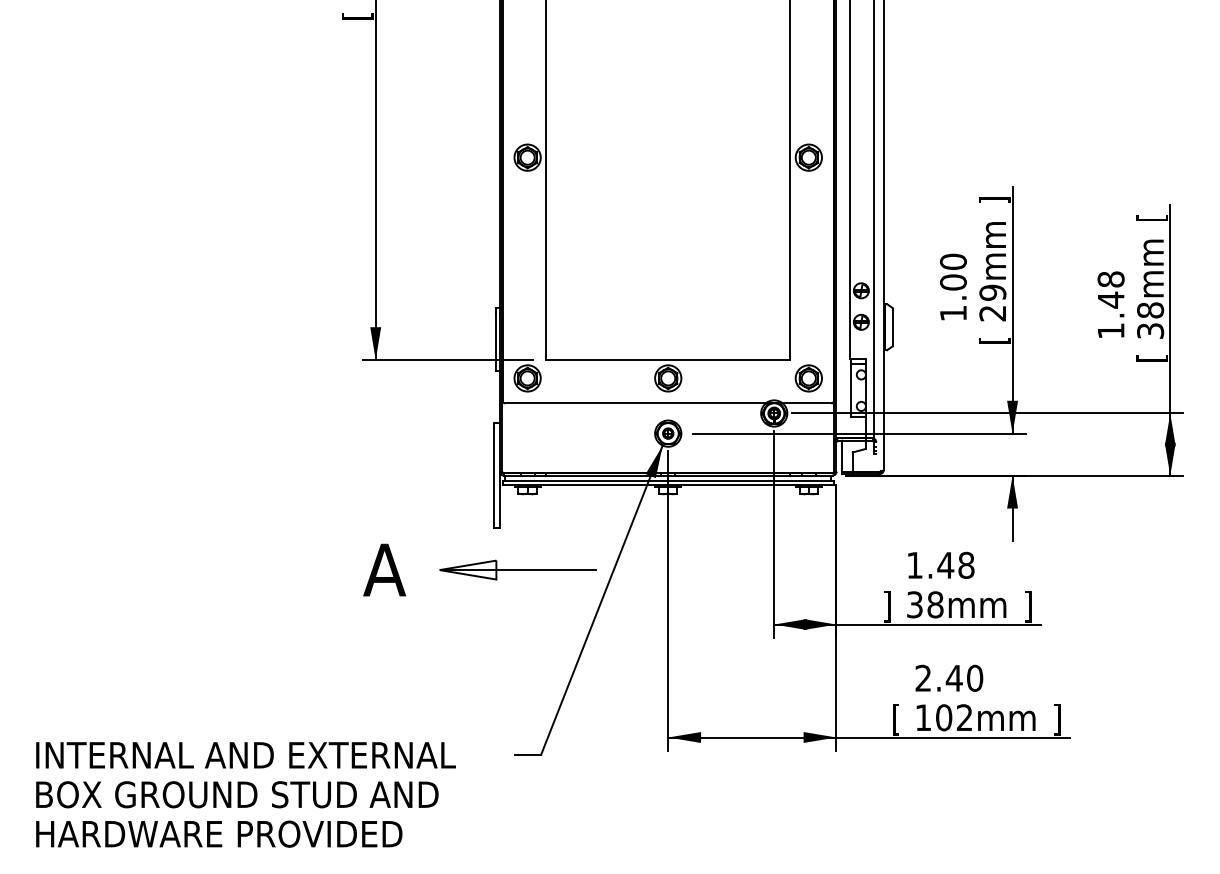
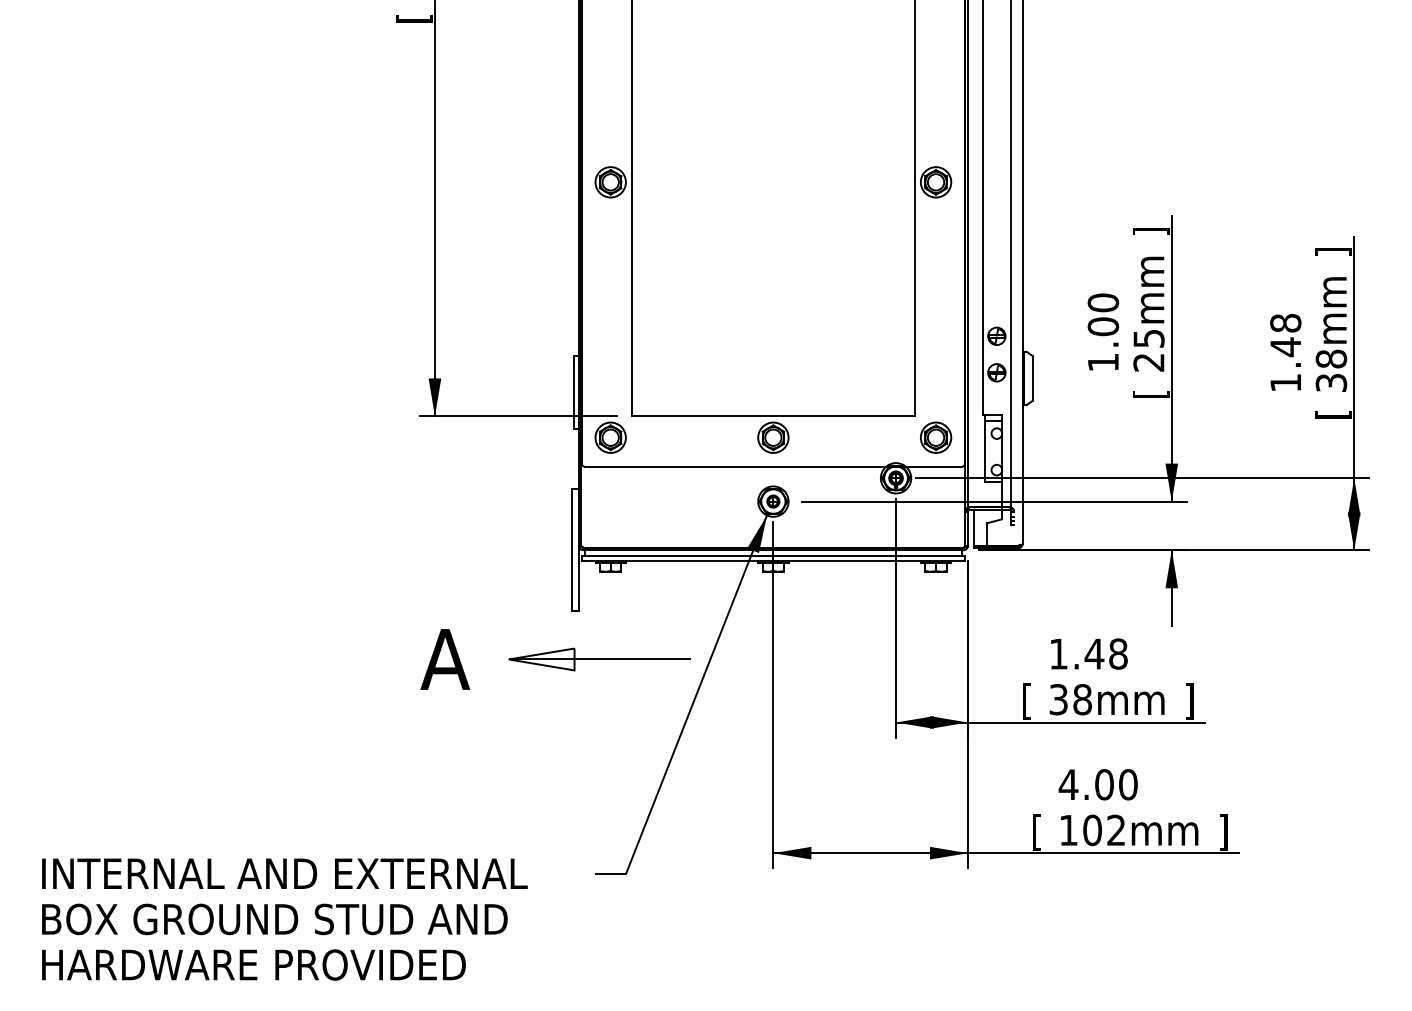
text: (1151, 217) -> (1332, 251), [ -> ]
text: (992, 292) -> (1148, 338), 29mm -> 25mm
text: (887, 606) -> (1027, 701), ] -> [
text: (938, 677) -> (1086, 783), 2.40 -> 4.00

